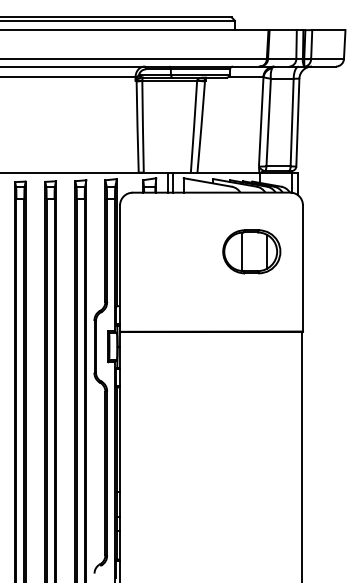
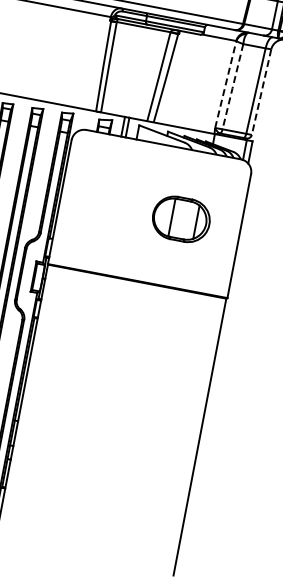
line: (261, 121) -> (226, 84), solid -> dashed
line: (297, 122) -> (261, 91), solid -> dashed
line: (268, 123) -> (232, 87), solid -> dashed
part: (251, 251) -> (181, 219), moved

